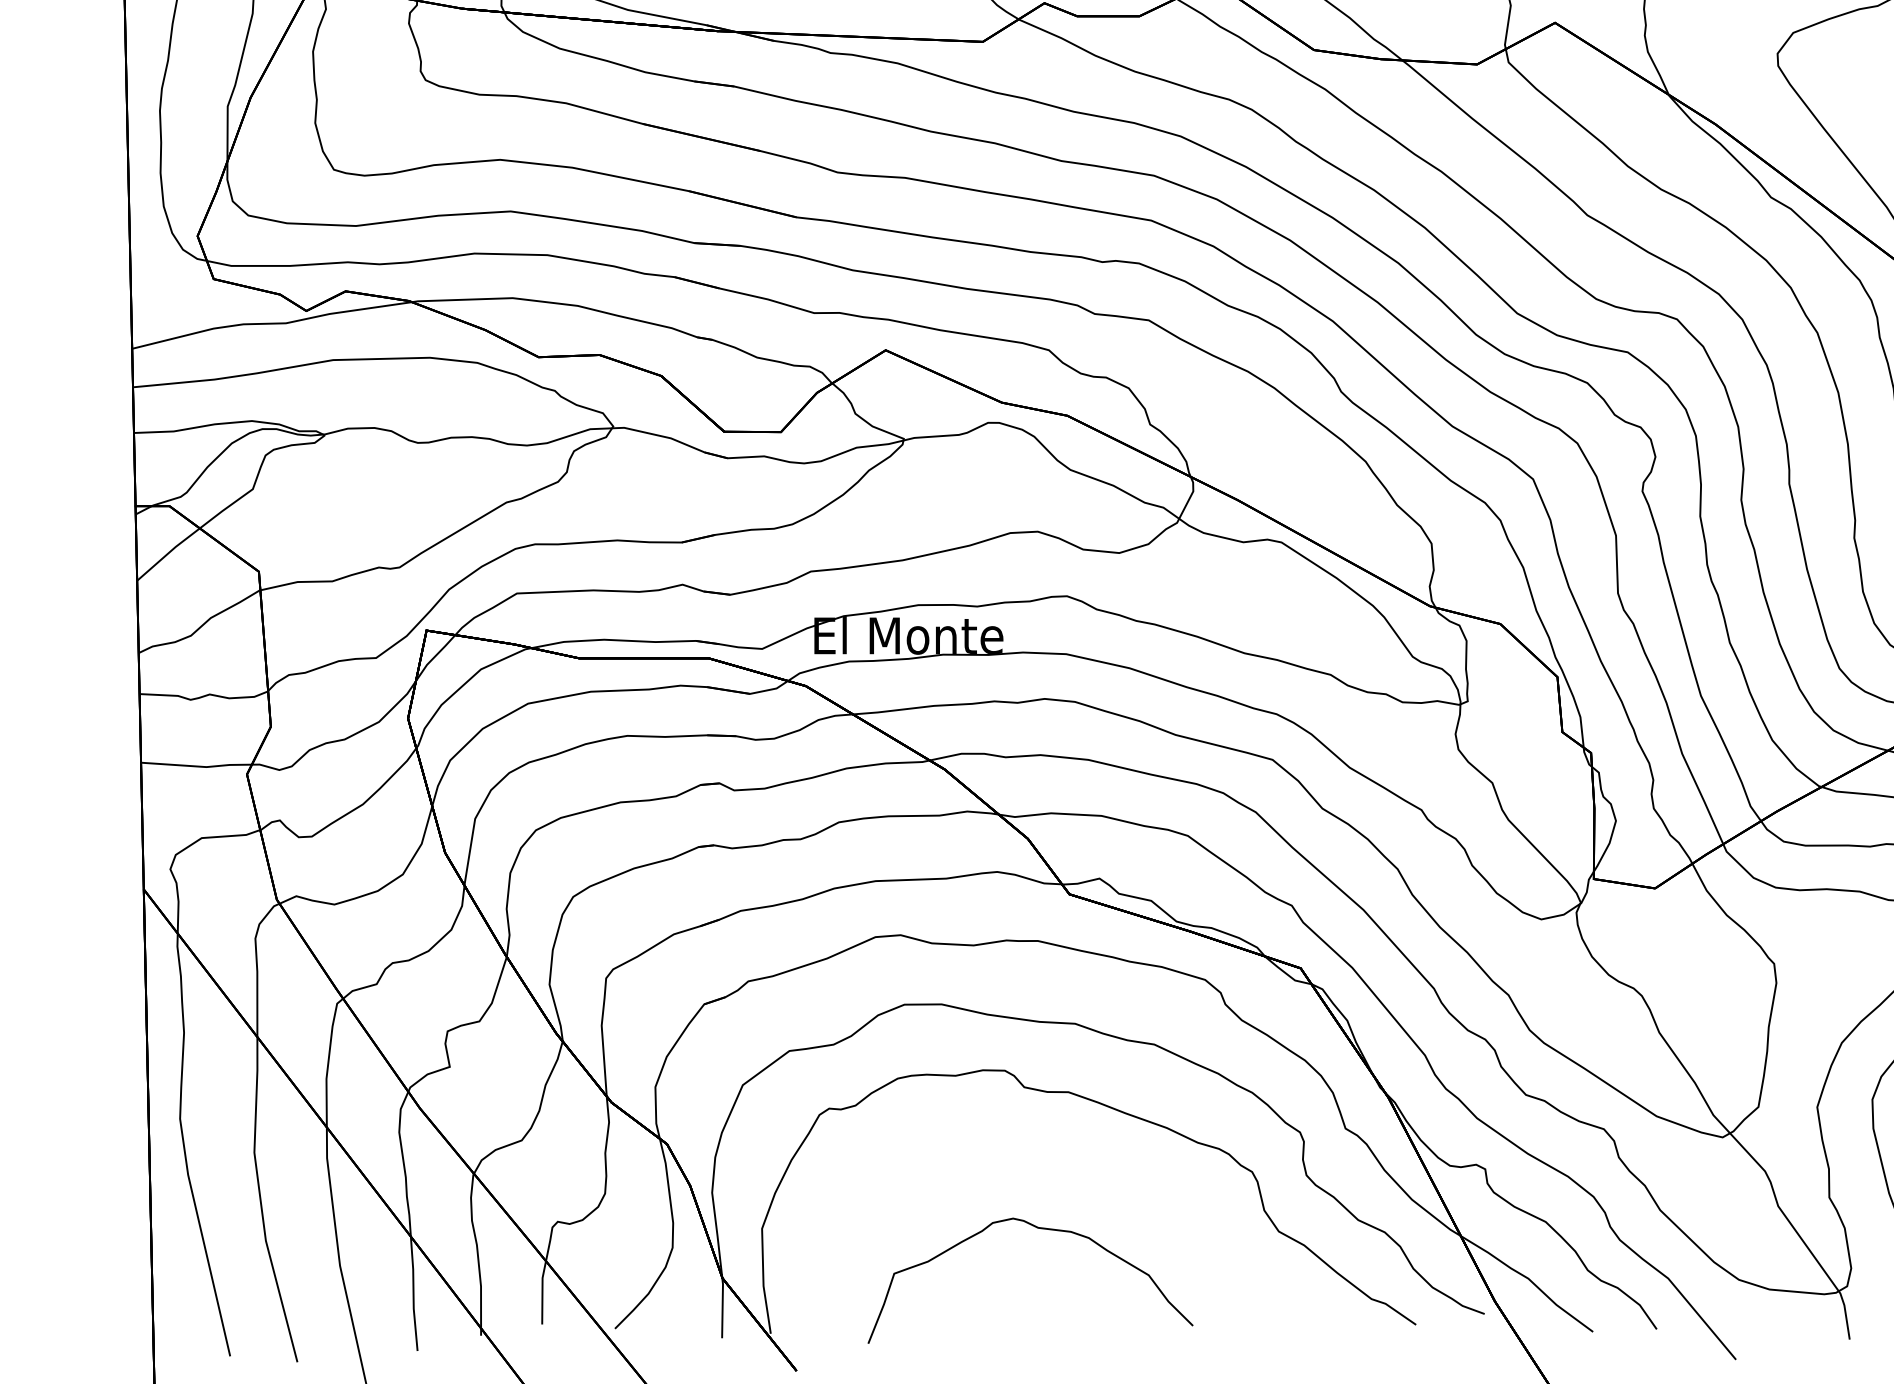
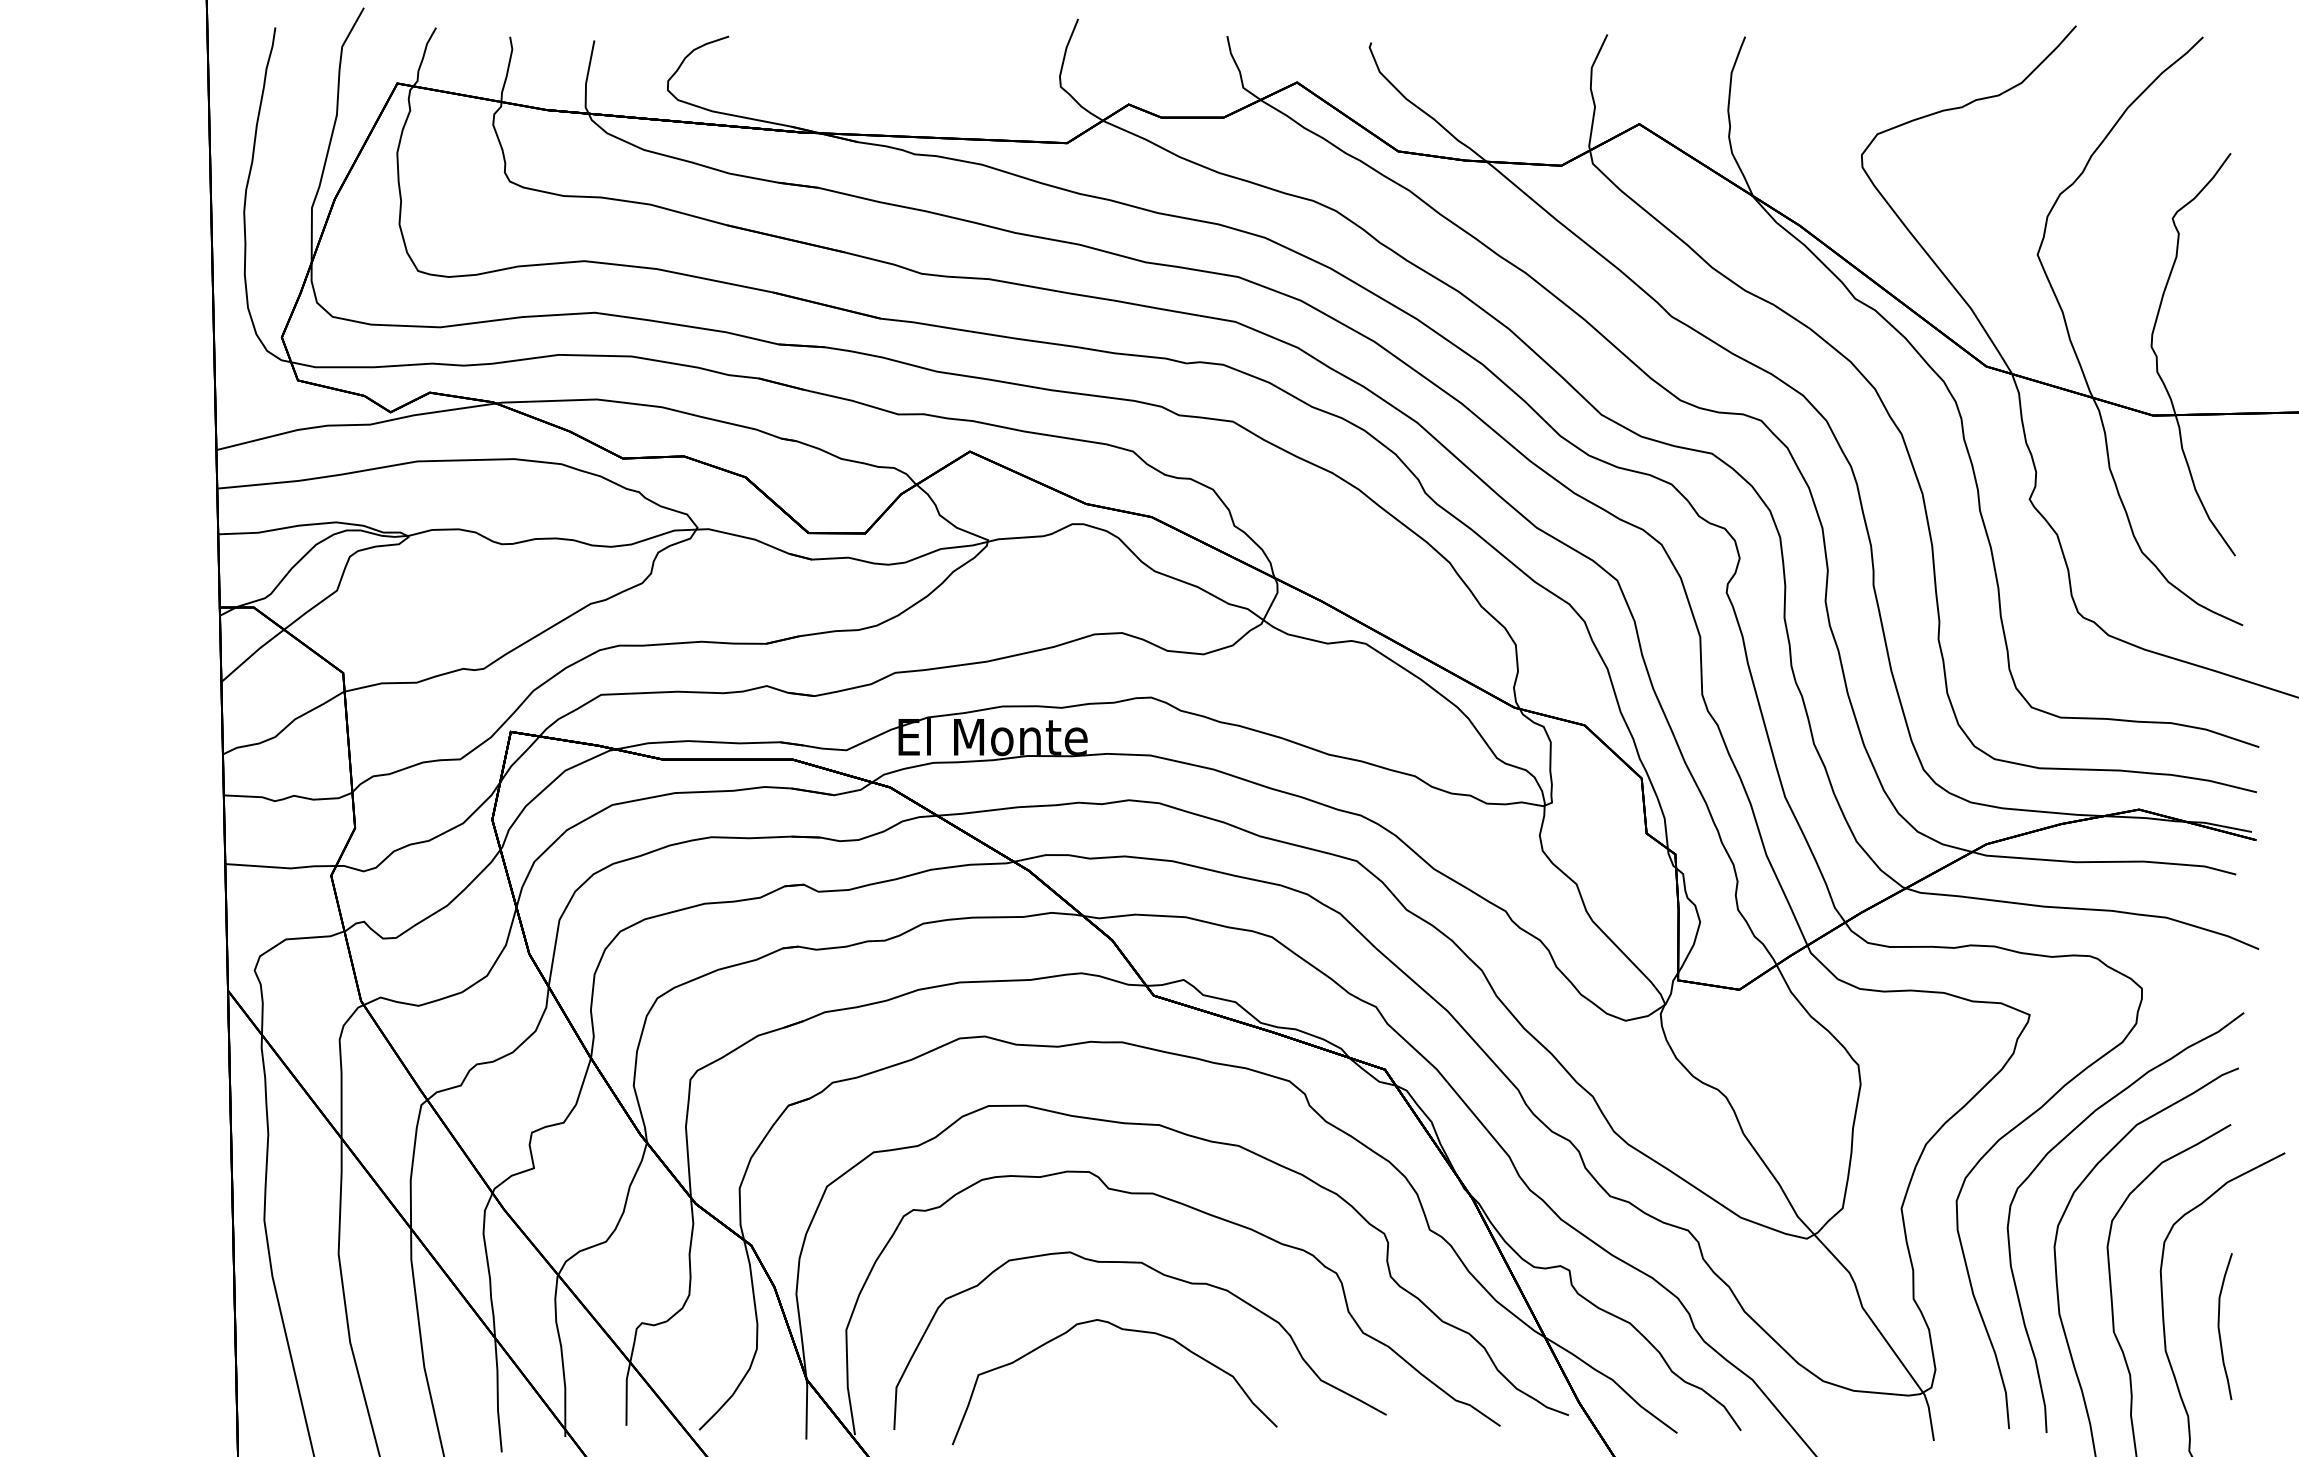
curve: (1078, 1174) -> (1162, 1275), added

